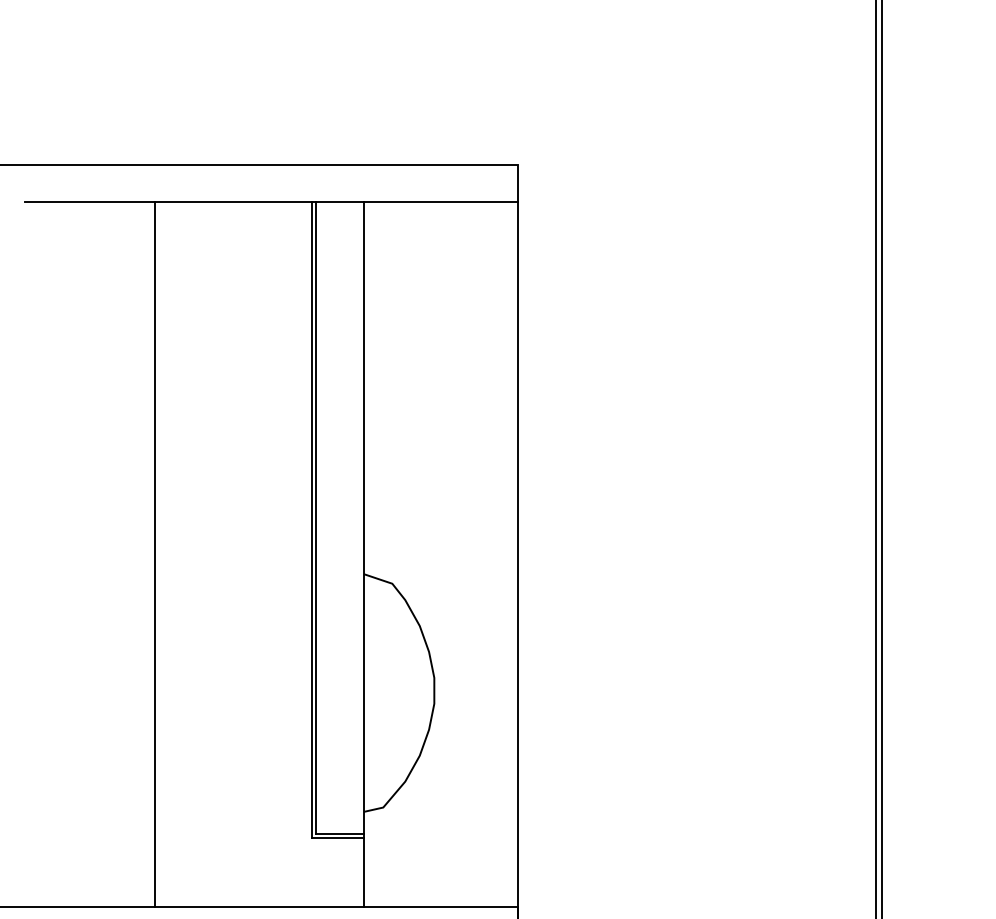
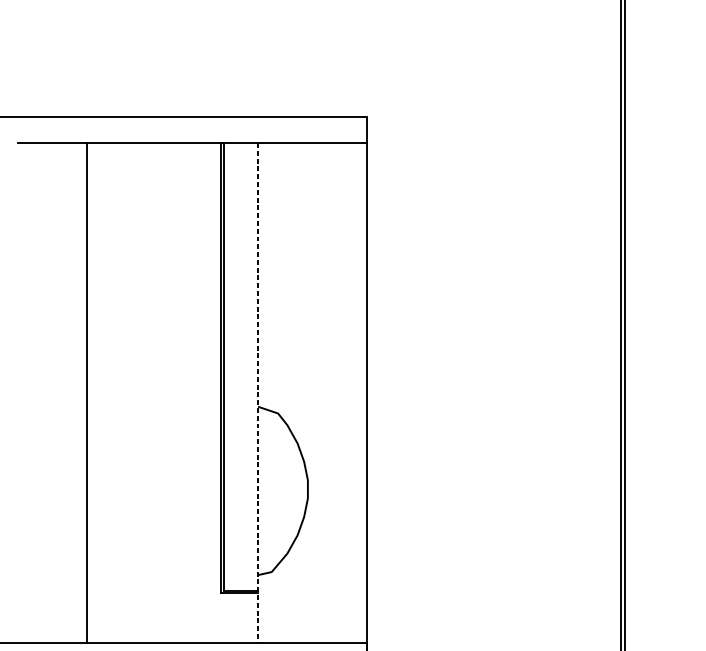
line: (155, 554) -> (87, 392), moved
line: (364, 554) -> (258, 392), solid -> dashed

